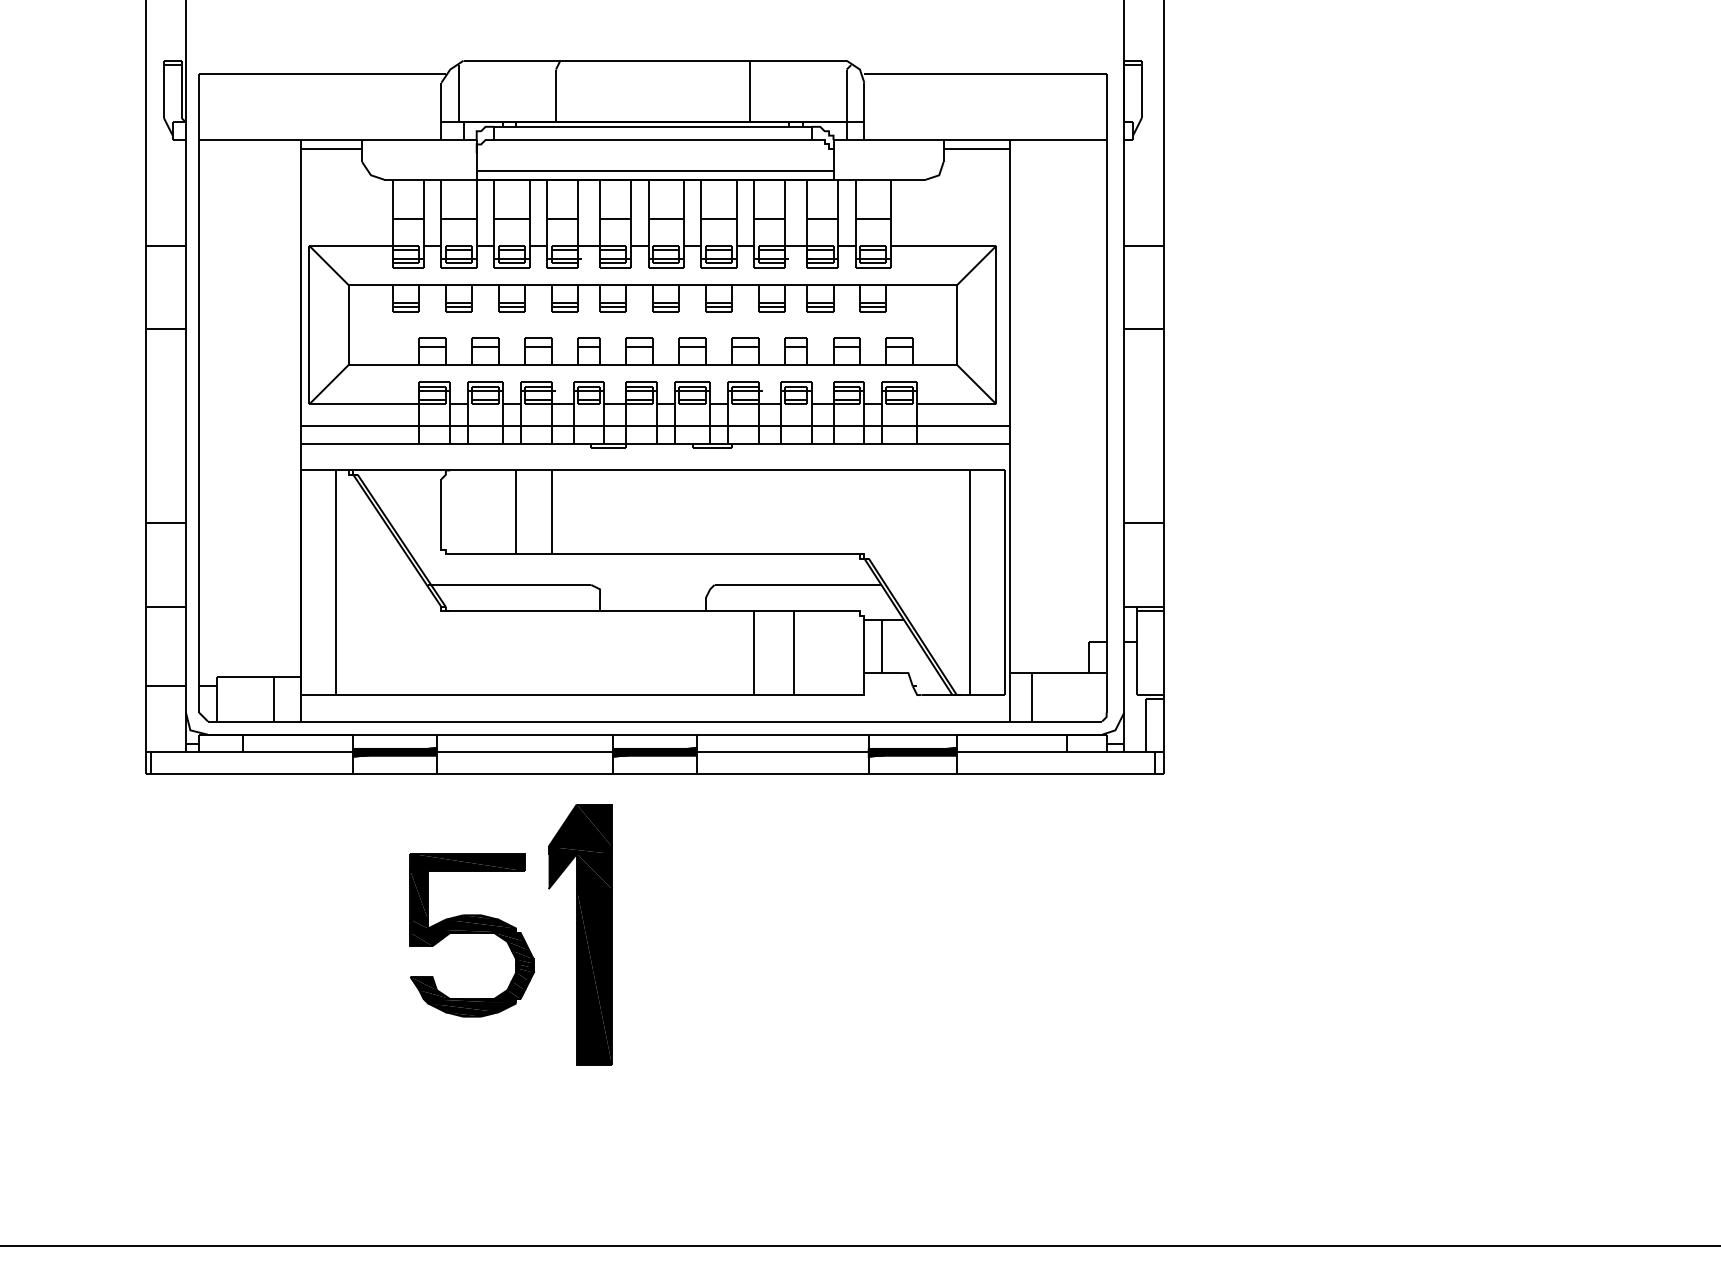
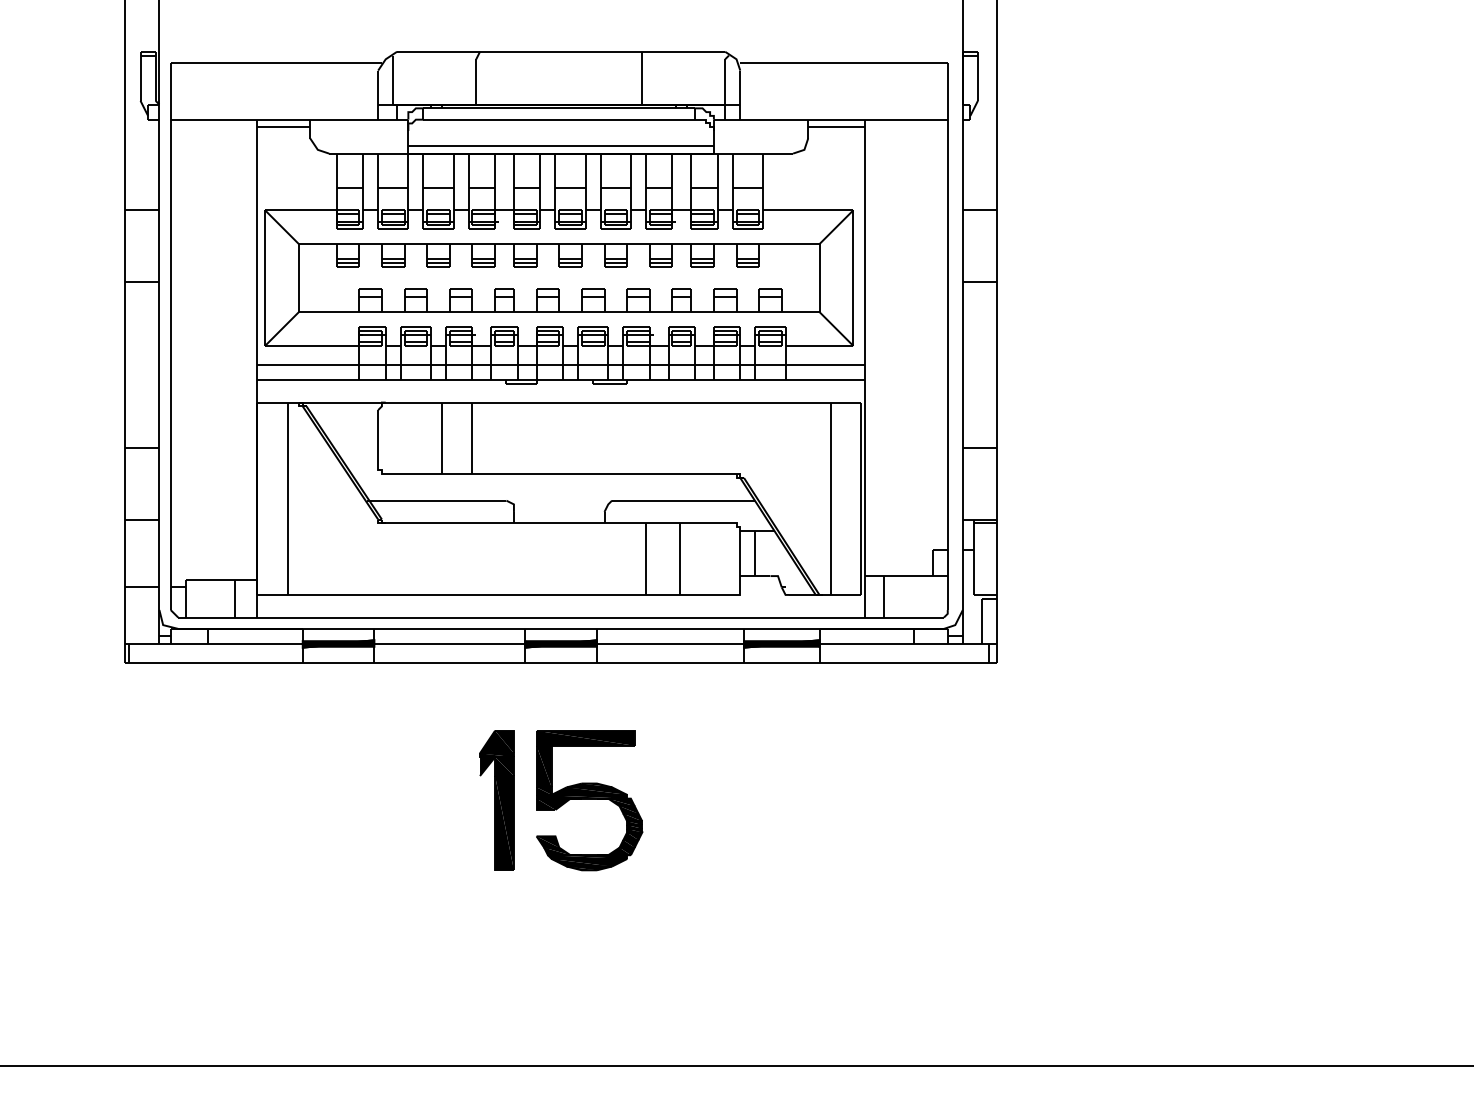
part: (471, 935) -> (588, 800), moved
part: (579, 935) -> (496, 800), size x0.62

